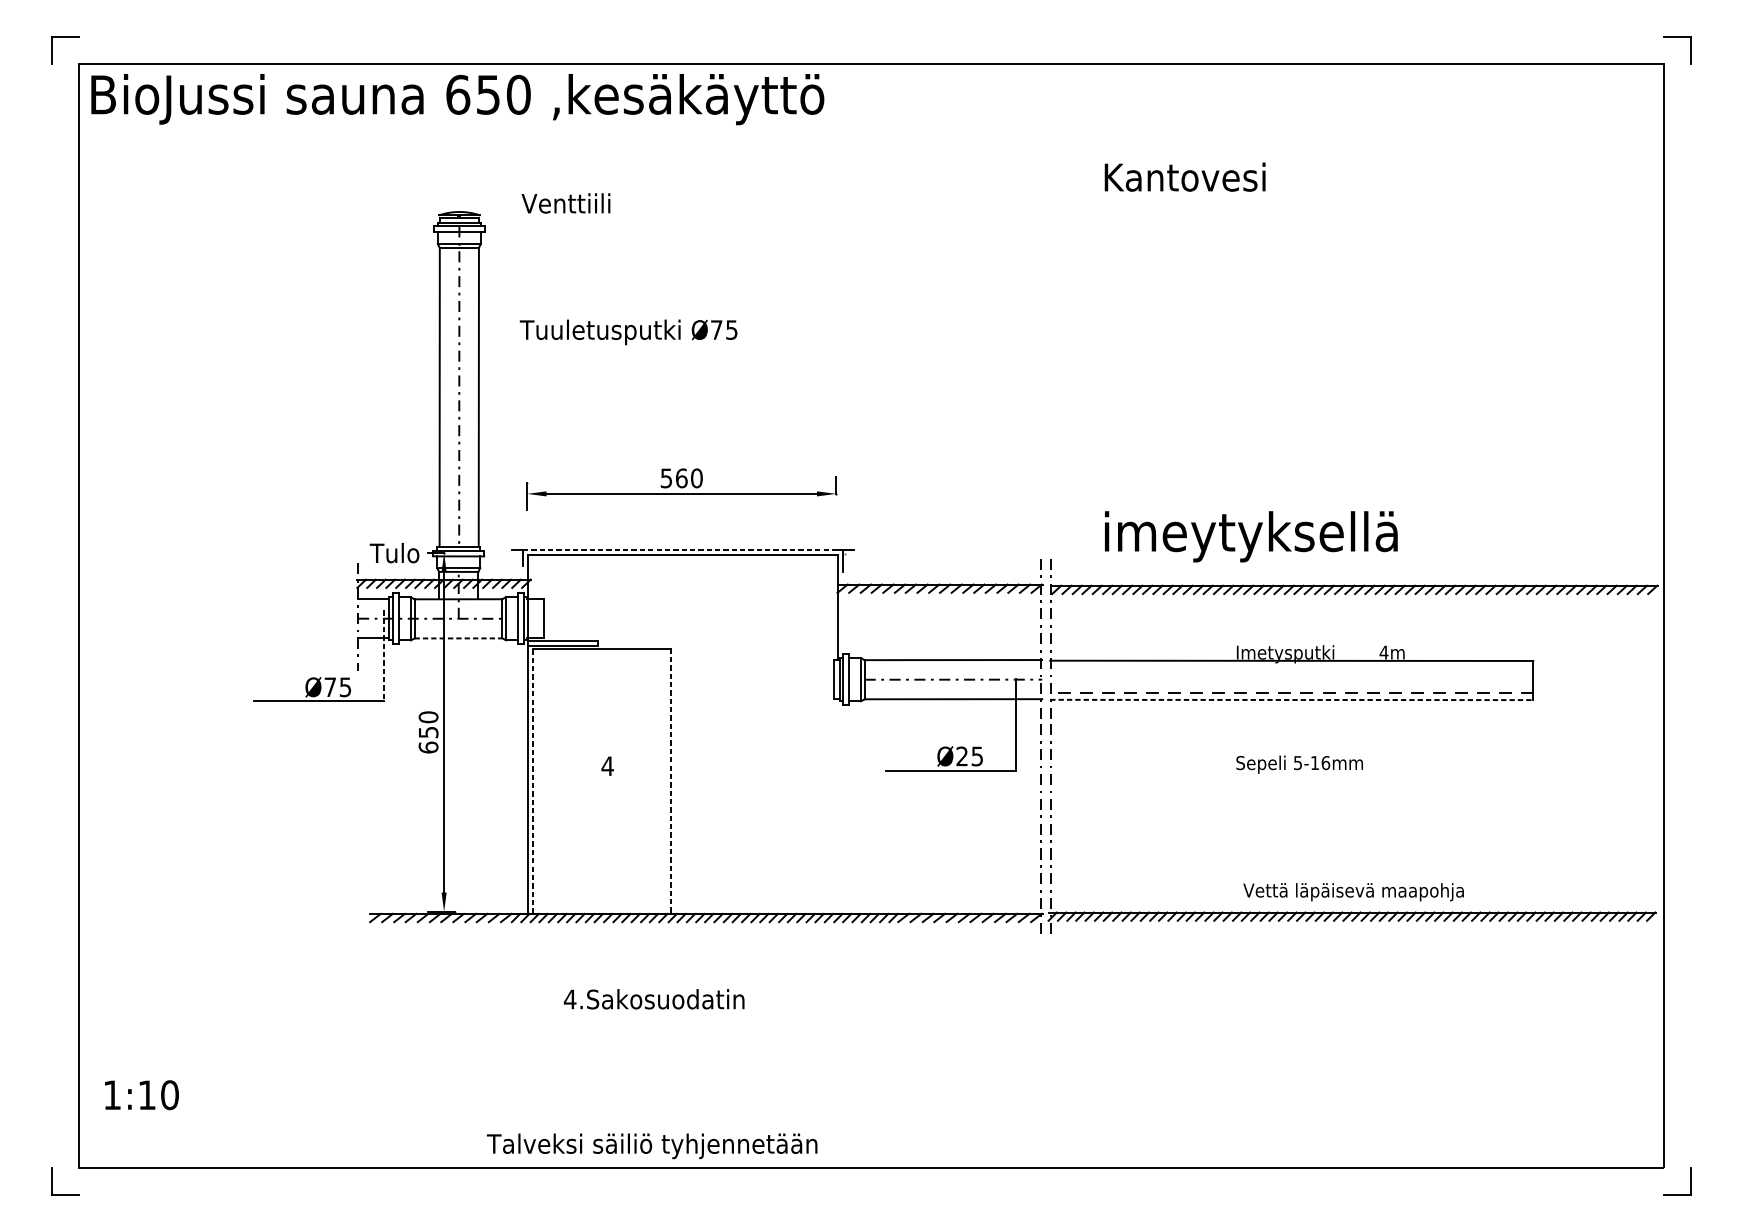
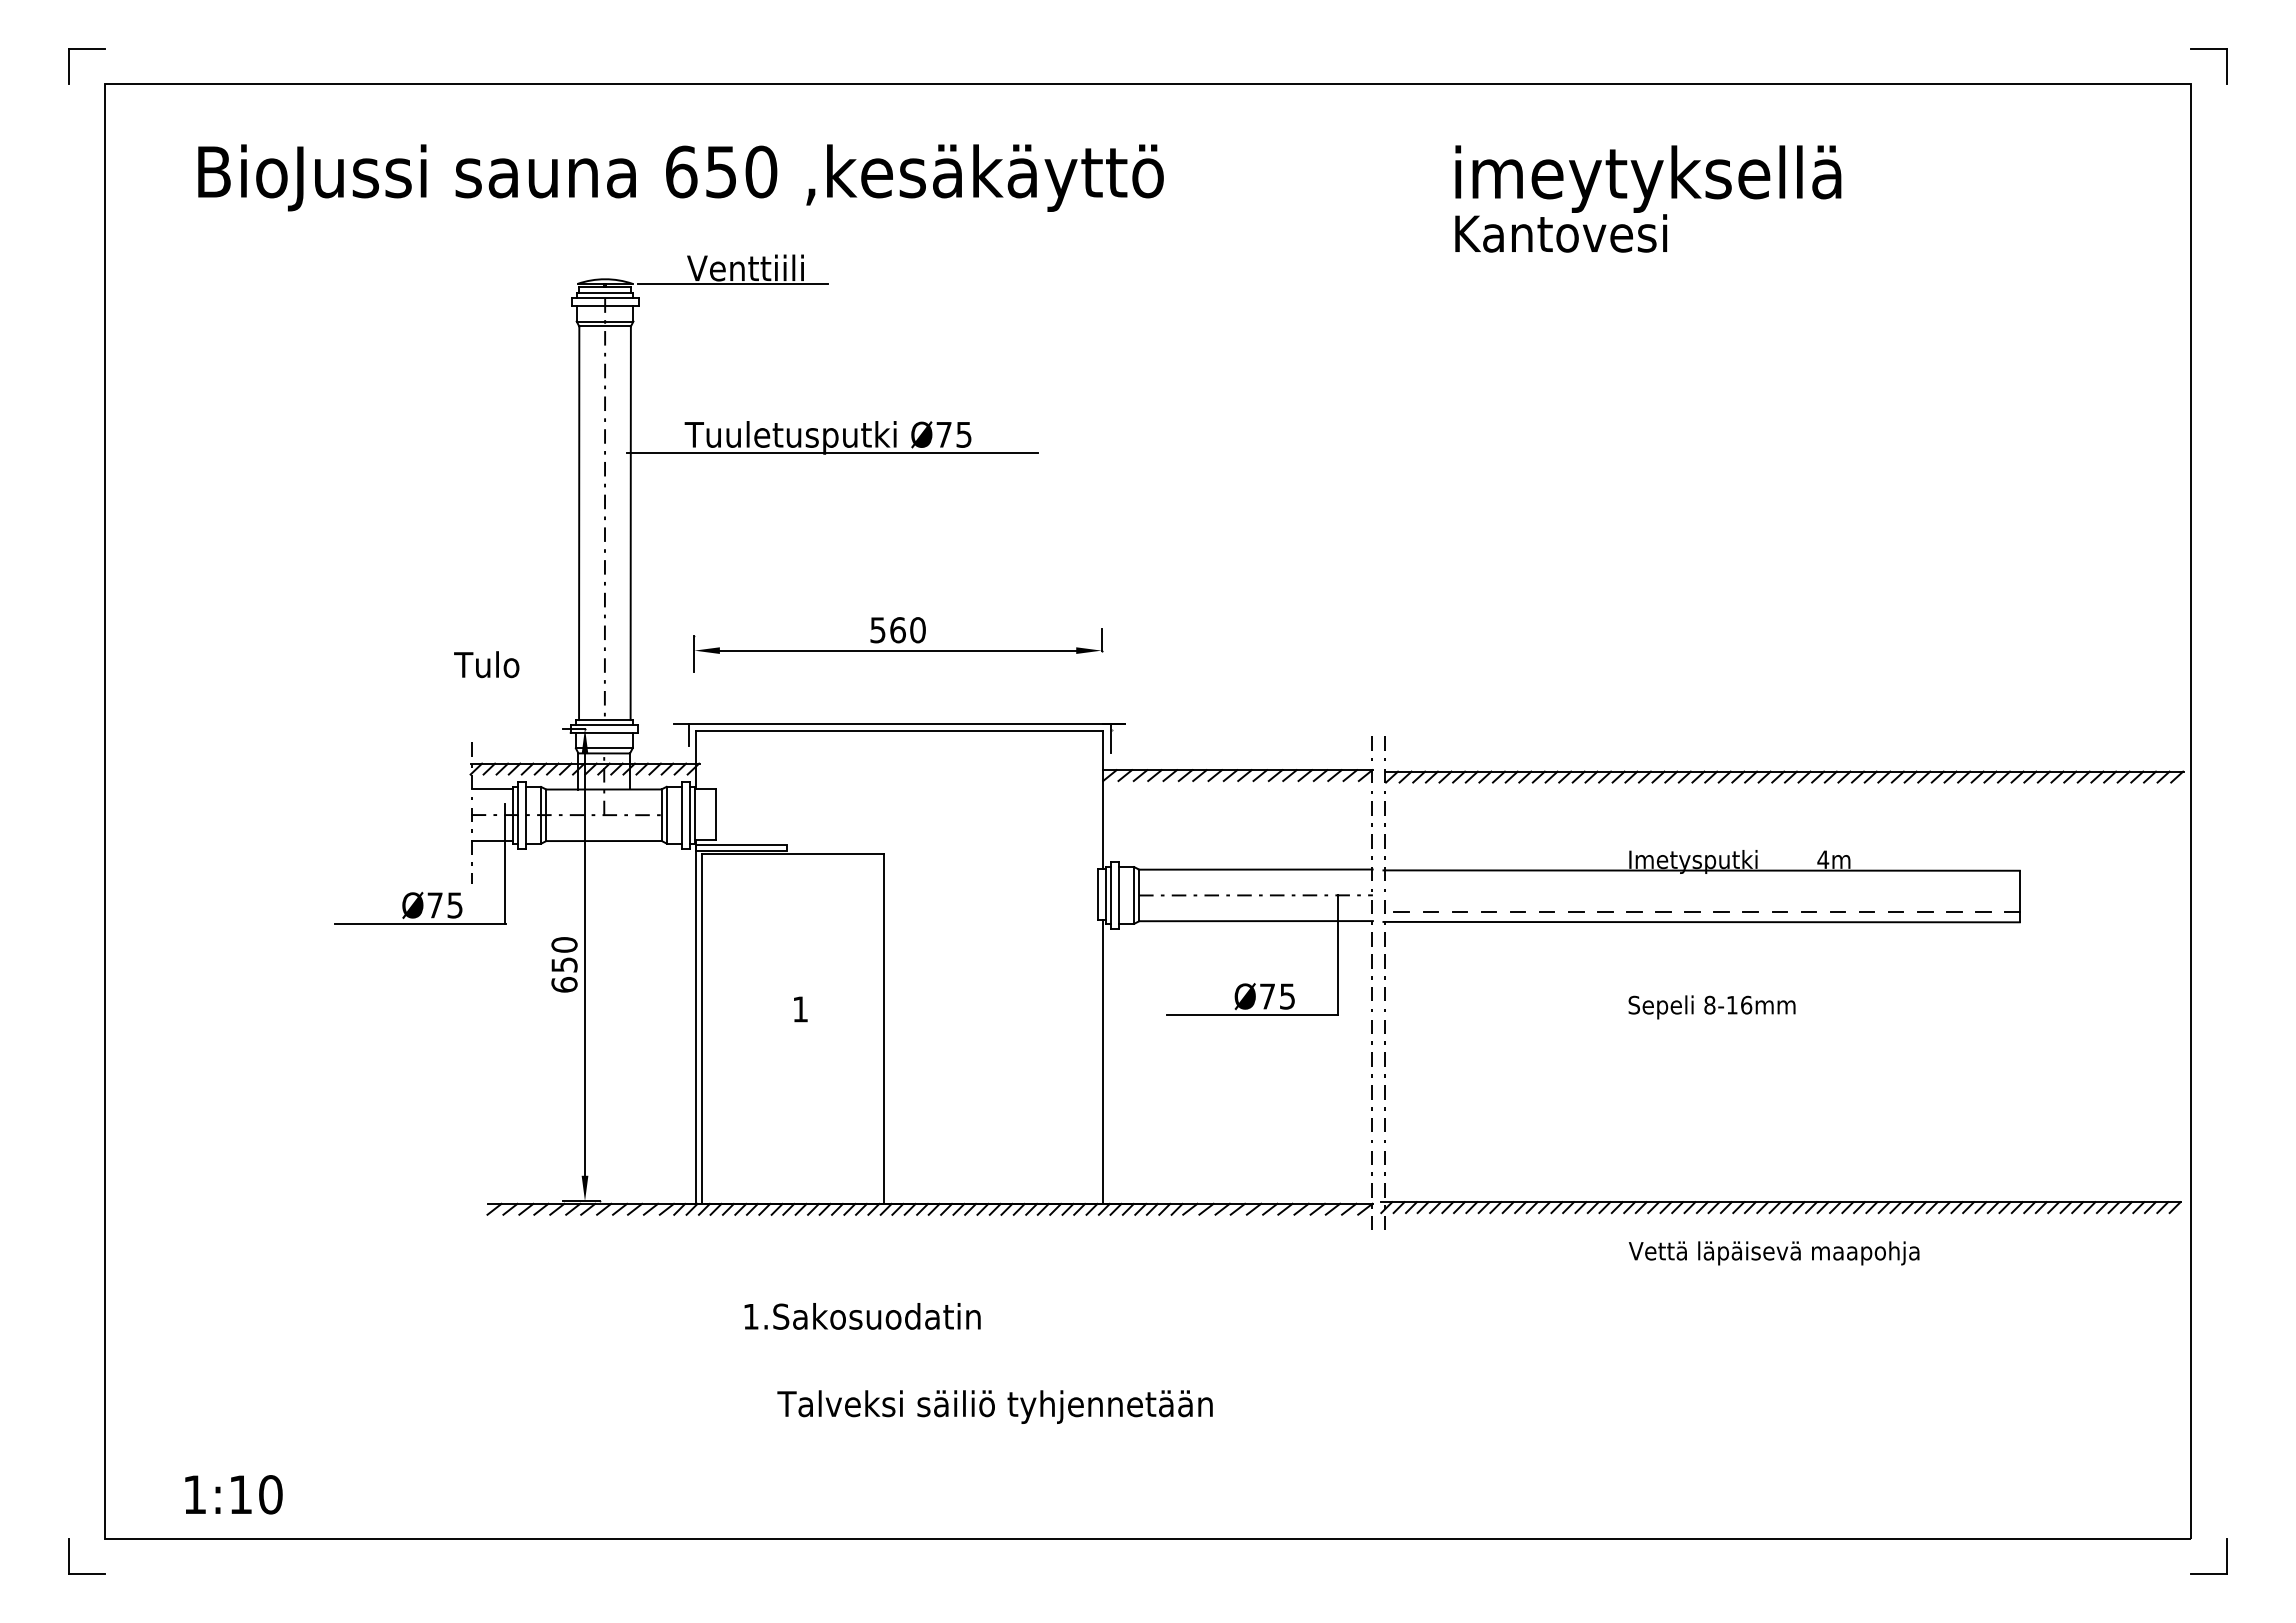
text: (457, 99) -> (680, 177), moved
line: (556, 215) -> (732, 284), added
line: (632, 344) -> (832, 453), added
text: (1251, 536) -> (1648, 178), moved
line: (688, 549) -> (907, 724), dashed -> solid
text: (394, 552) -> (486, 664), moved
line: (458, 638) -> (603, 841), dashed -> solid
line: (383, 656) -> (505, 864), dashed -> solid
line: (1292, 700) -> (1702, 922), dashed -> solid
text: (962, 756) -> (1267, 996), Ø25 -> Ø75
text: (1297, 762) -> (1709, 1004), 5-16mm -> 8-16mm
text: (607, 766) -> (800, 1009), 4 -> 1
line: (532, 780) -> (701, 1028), dashed -> solid
line: (670, 780) -> (883, 1028), dashed -> solid
line: (837, 805) -> (1103, 1061), added
text: (1353, 892) -> (1773, 1253), moved
text: (569, 999) -> (750, 1316), 4.Sakosuodatin -> 1.Sakosuodatin
text: (141, 1094) -> (233, 1494), moved
text: (651, 1145) -> (994, 1406), moved

